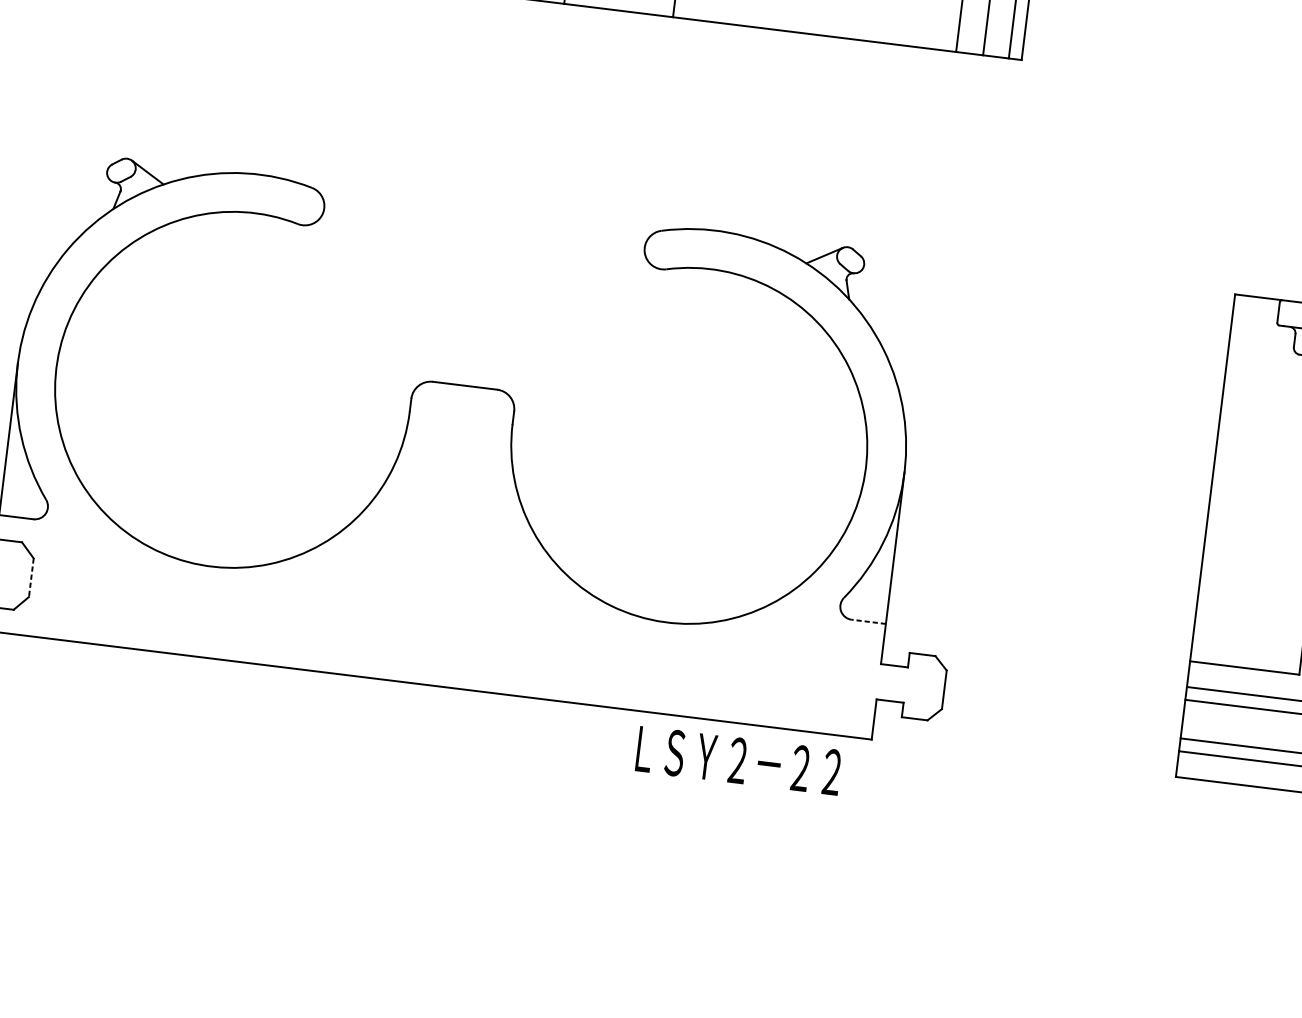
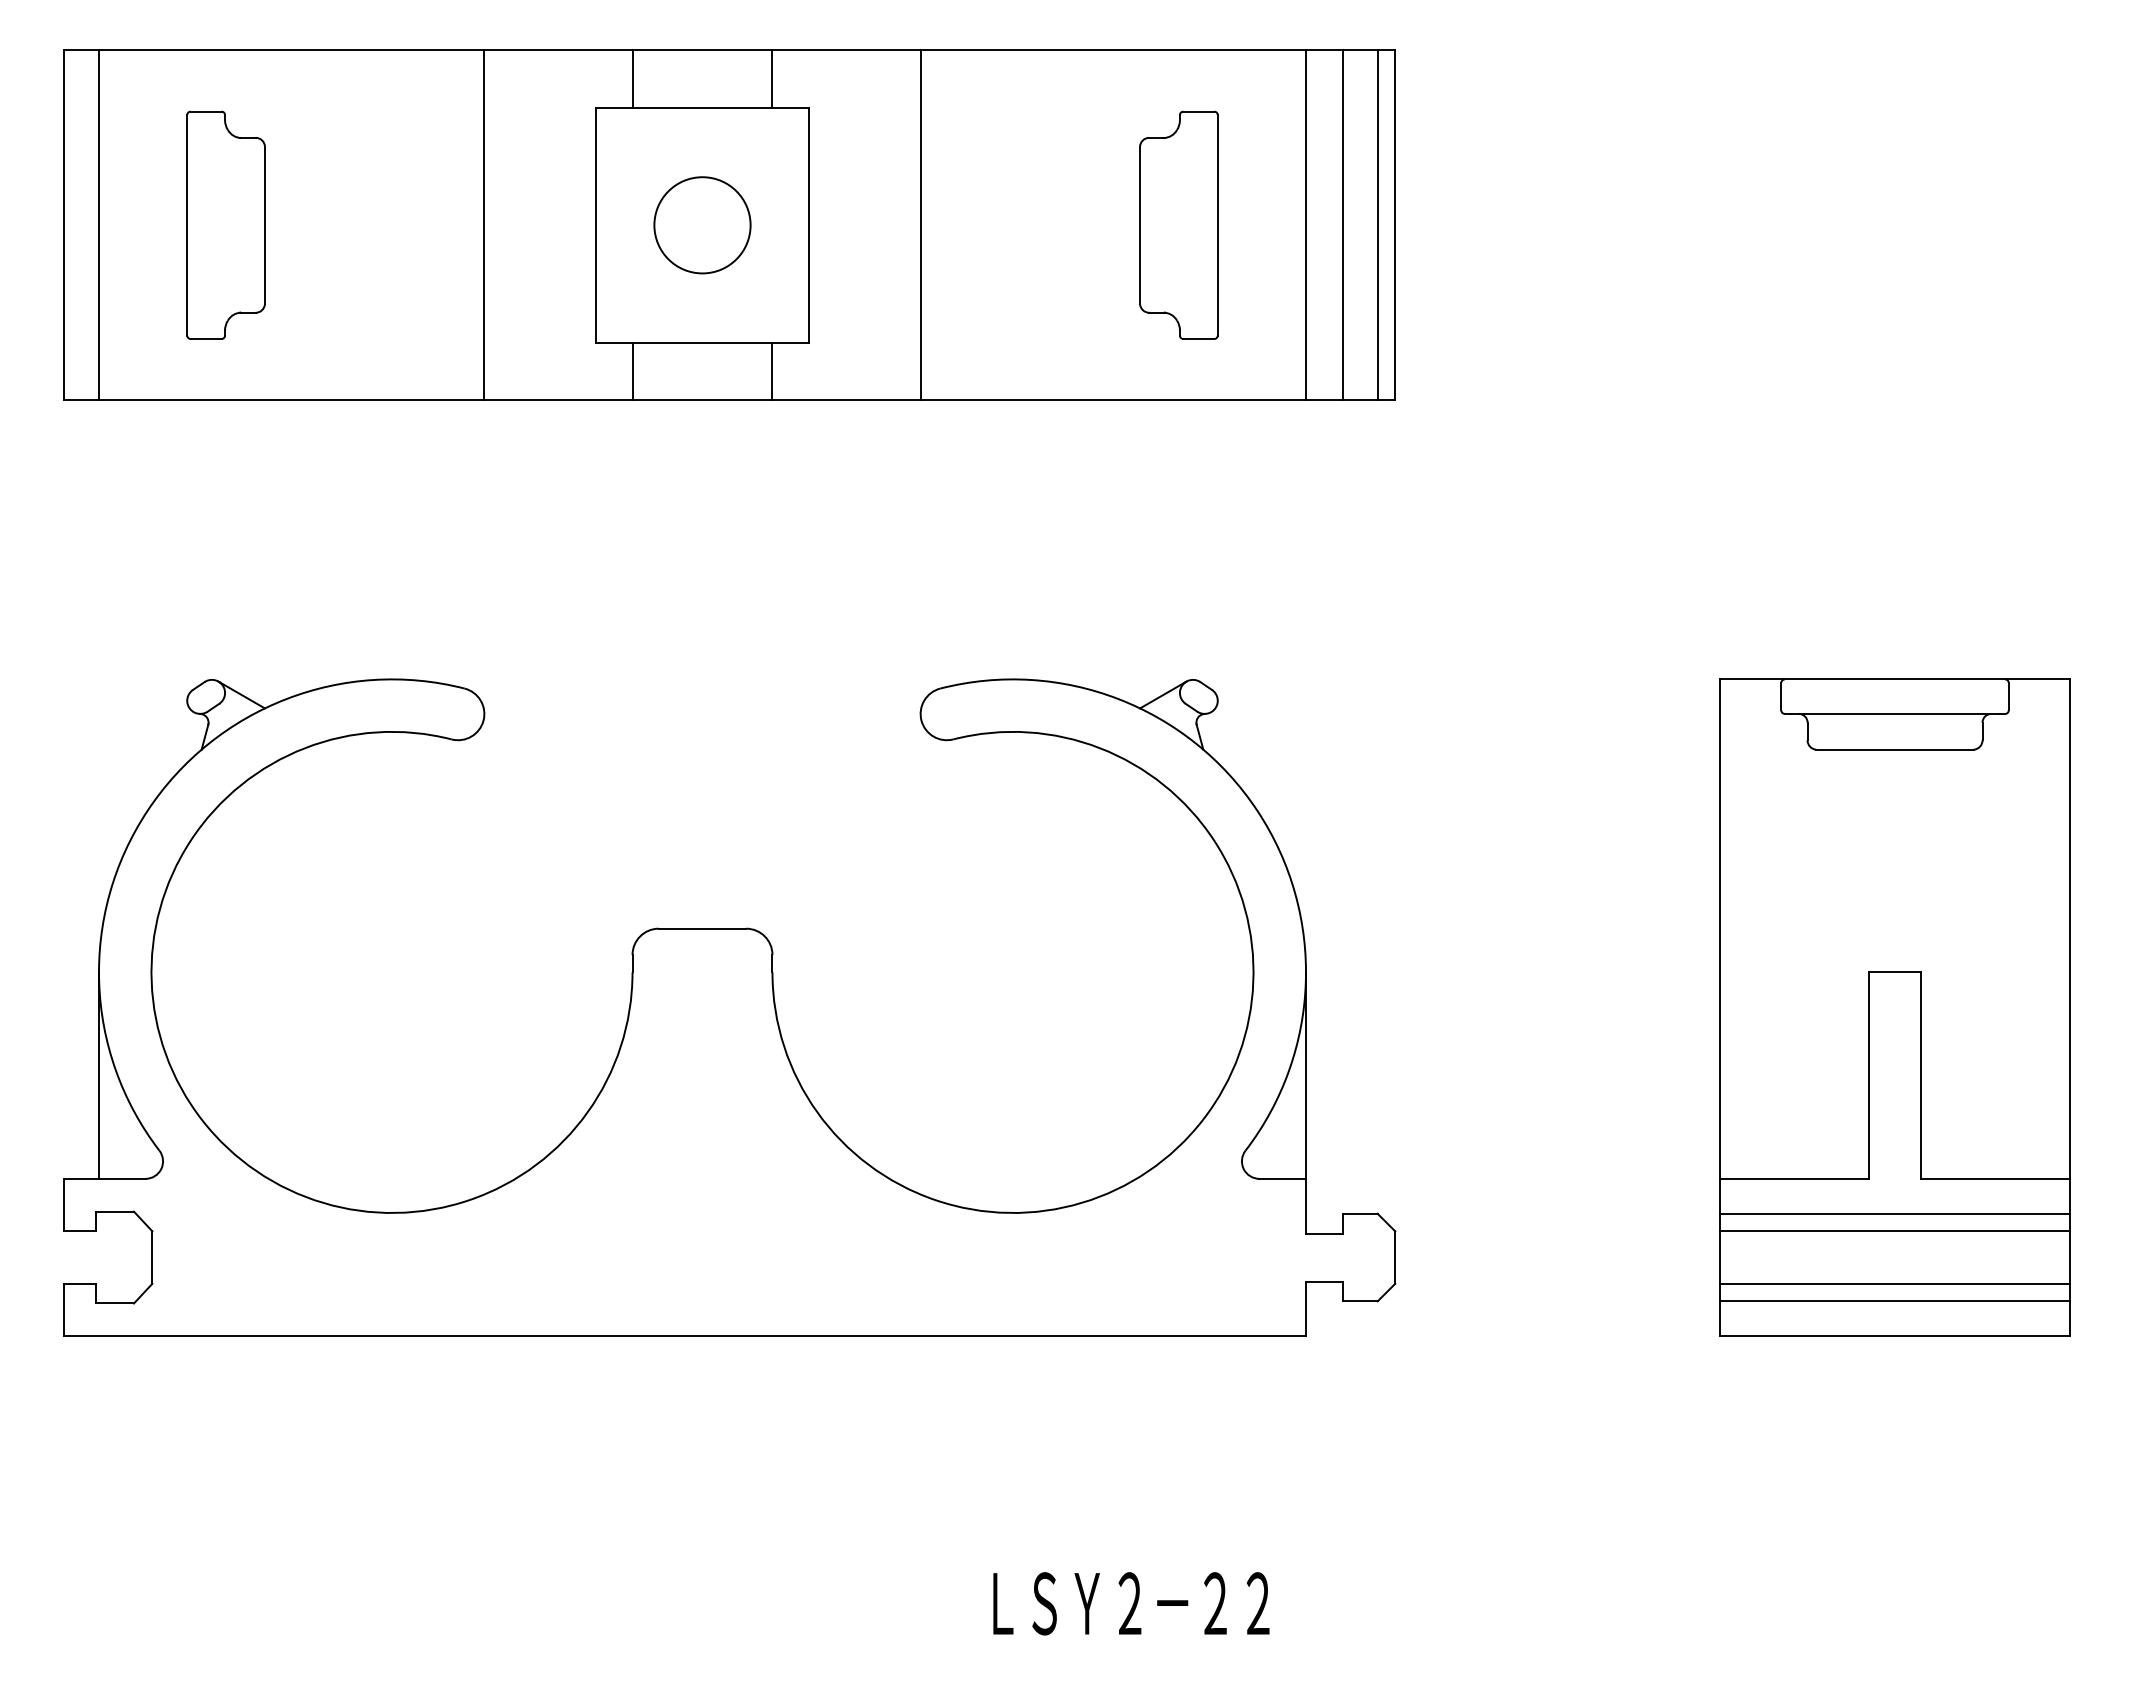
line: (31, 578) -> (152, 1258), dashed -> solid
line: (868, 621) -> (1282, 1178), dashed -> solid
text: (738, 760) -> (1131, 1603), moved

